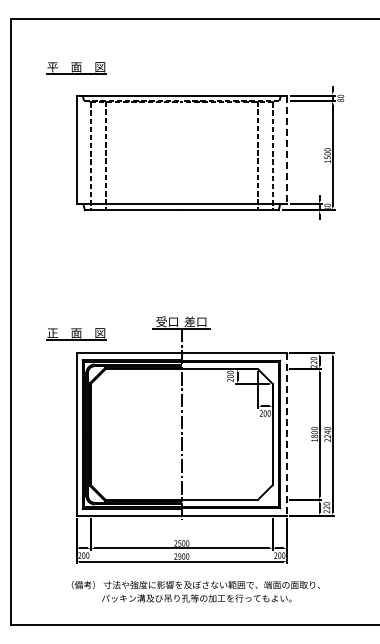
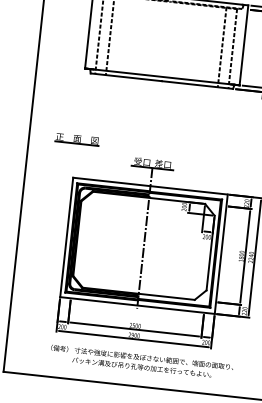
line: (287, 150) -> (244, 45), dashed -> solid
part: (76, 334) -> (77, 139), moved
line: (287, 435) -> (221, 255), dashed -> solid

